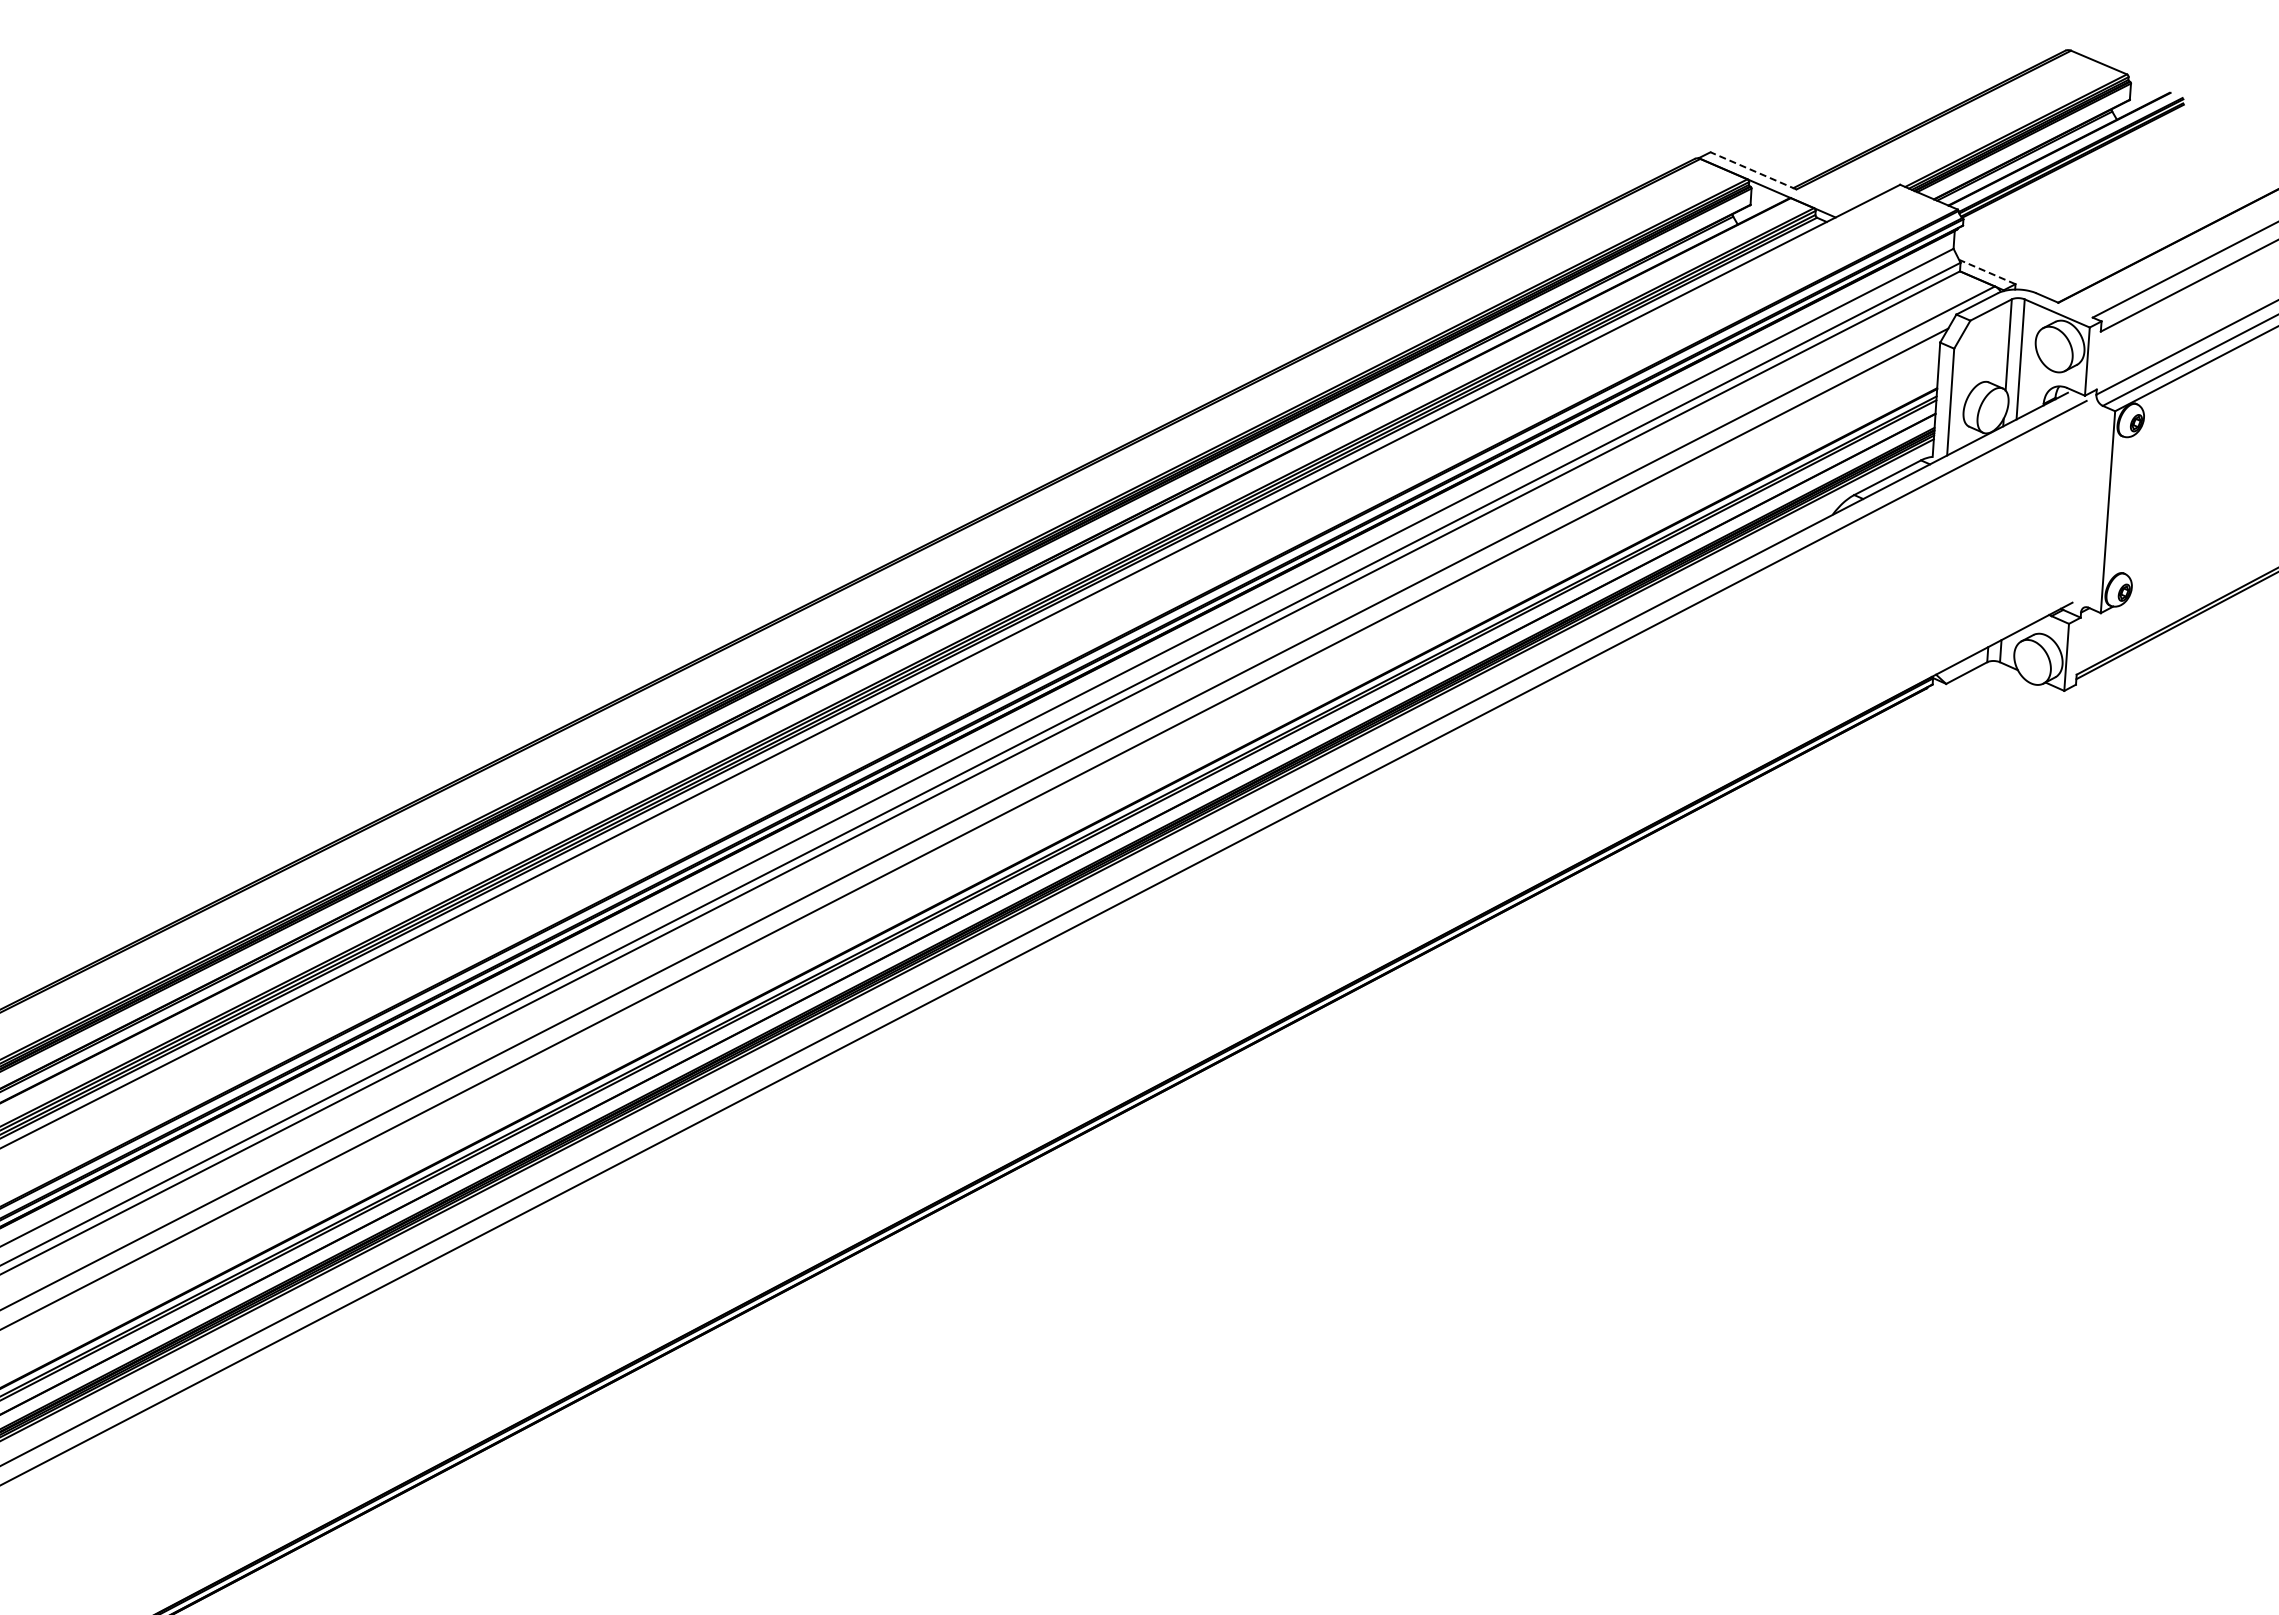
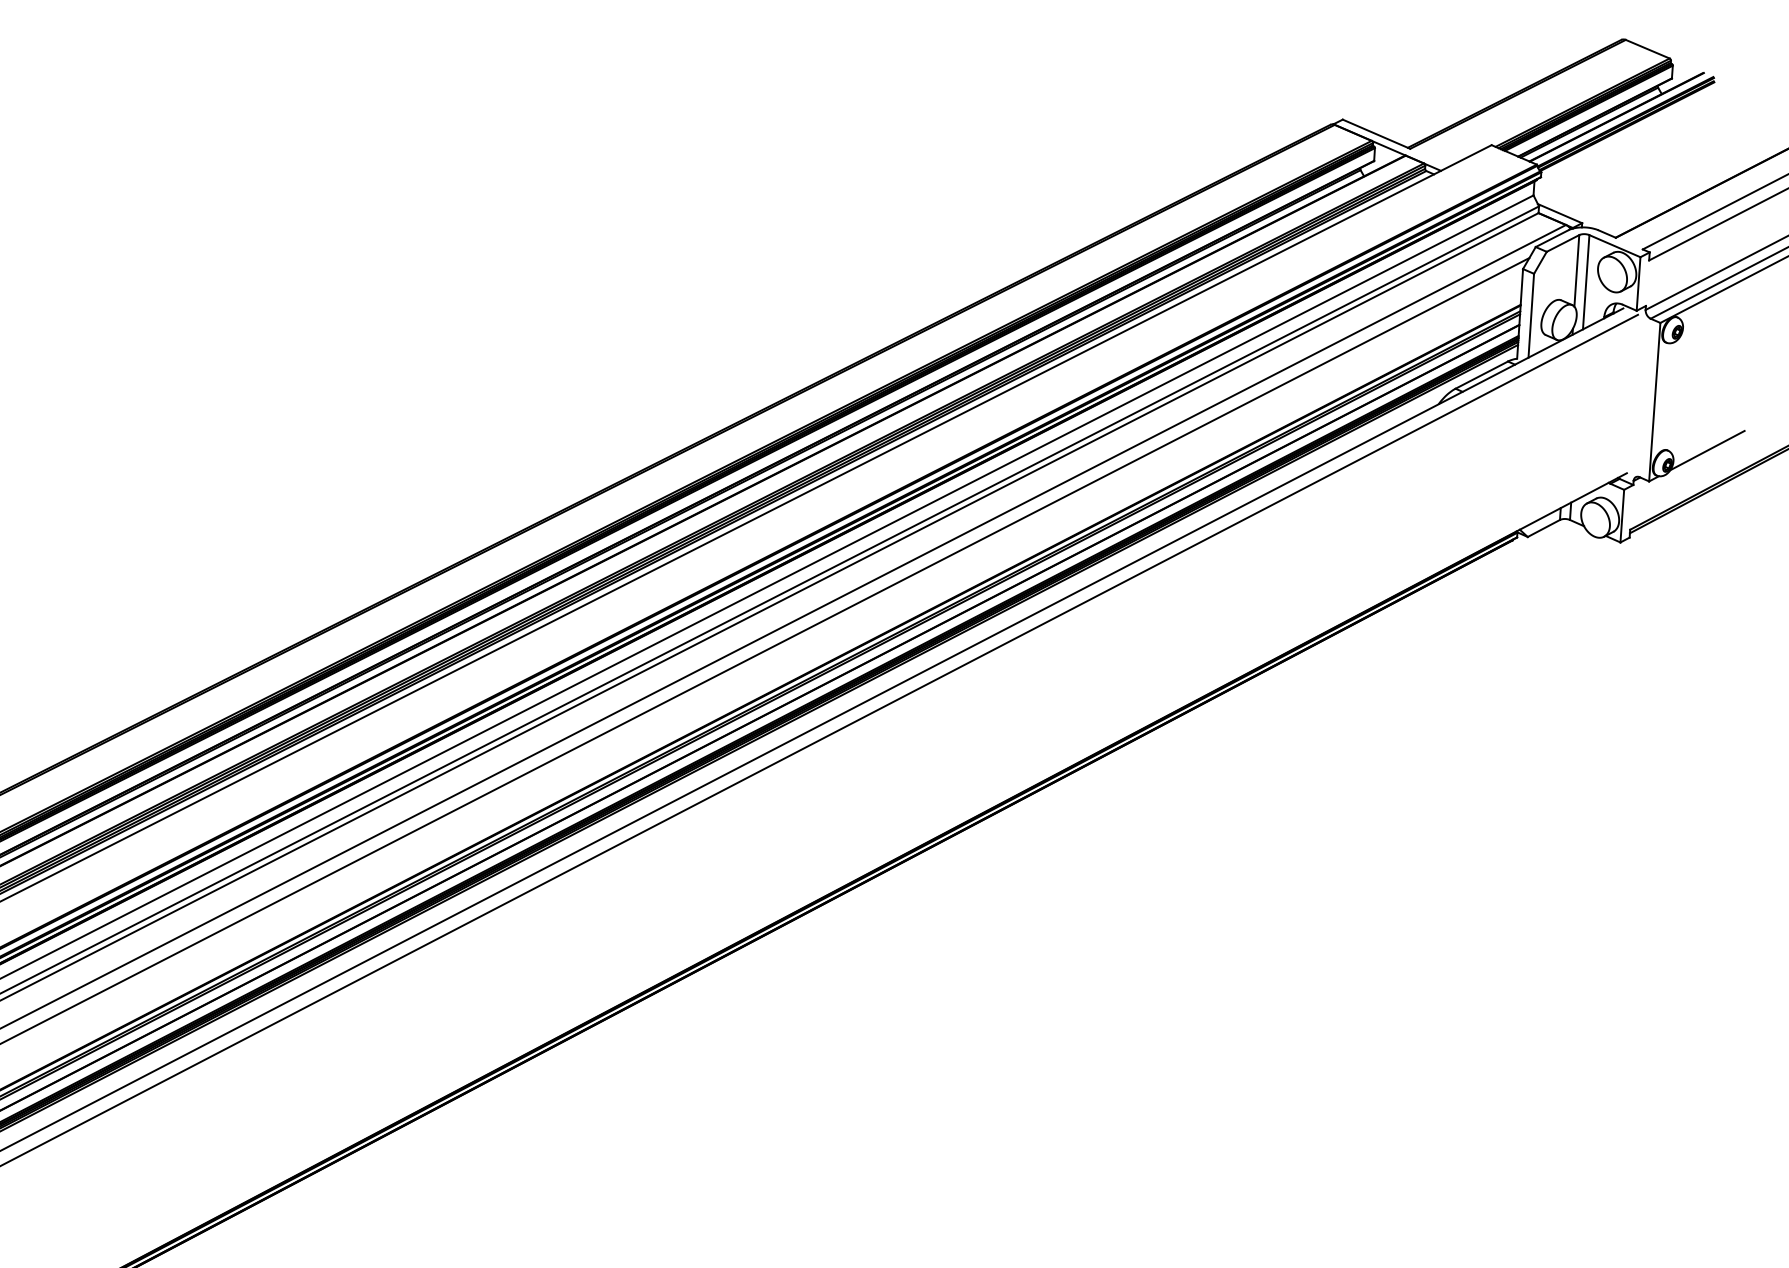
line: (1753, 170) -> (1376, 133), dashed -> solid
line: (1987, 272) -> (1560, 214), dashed -> solid
line: (2174, 573) -> (1706, 450), added

